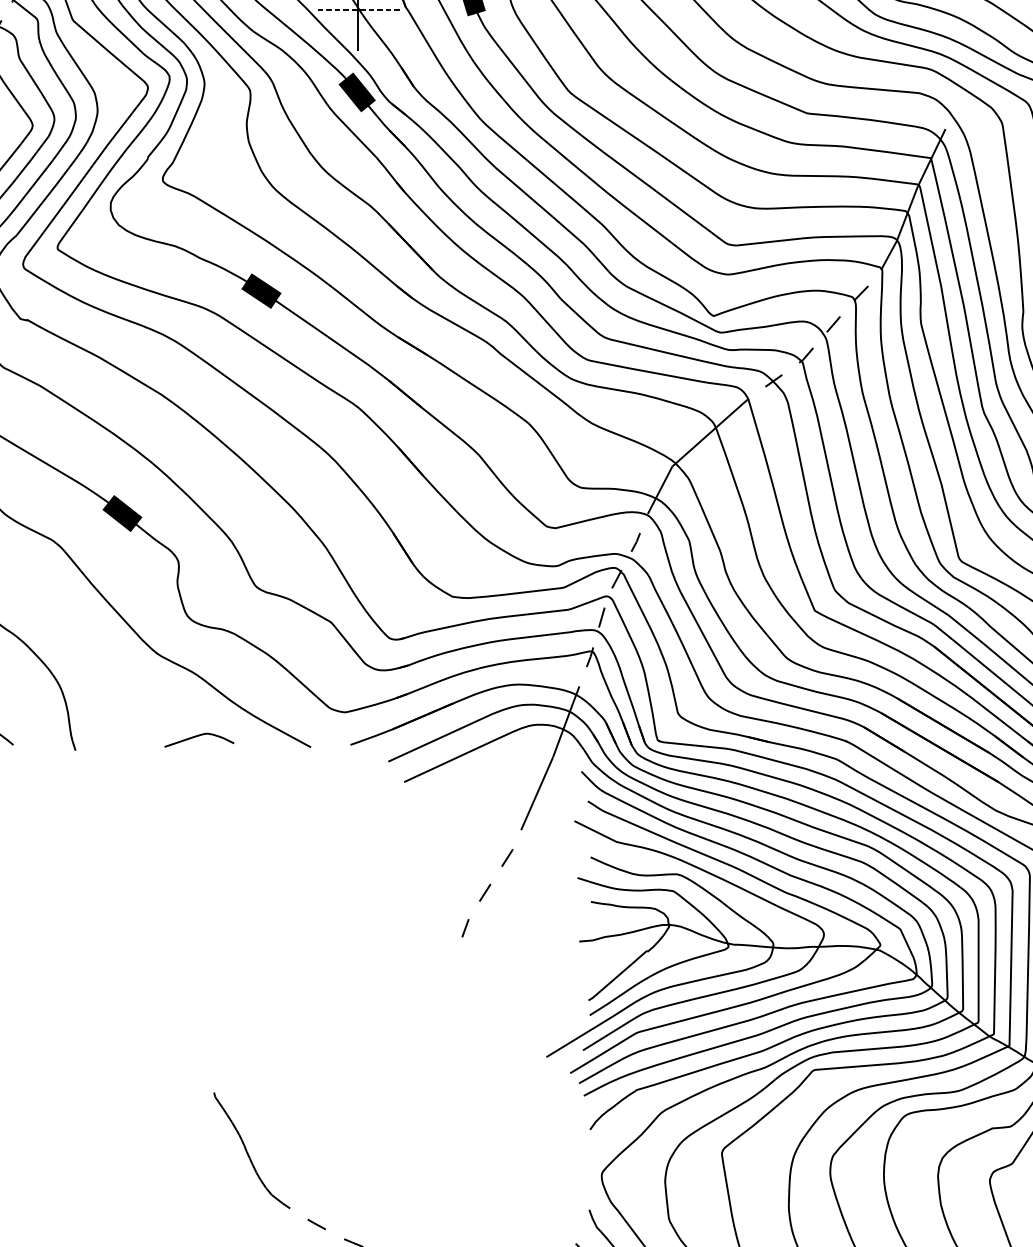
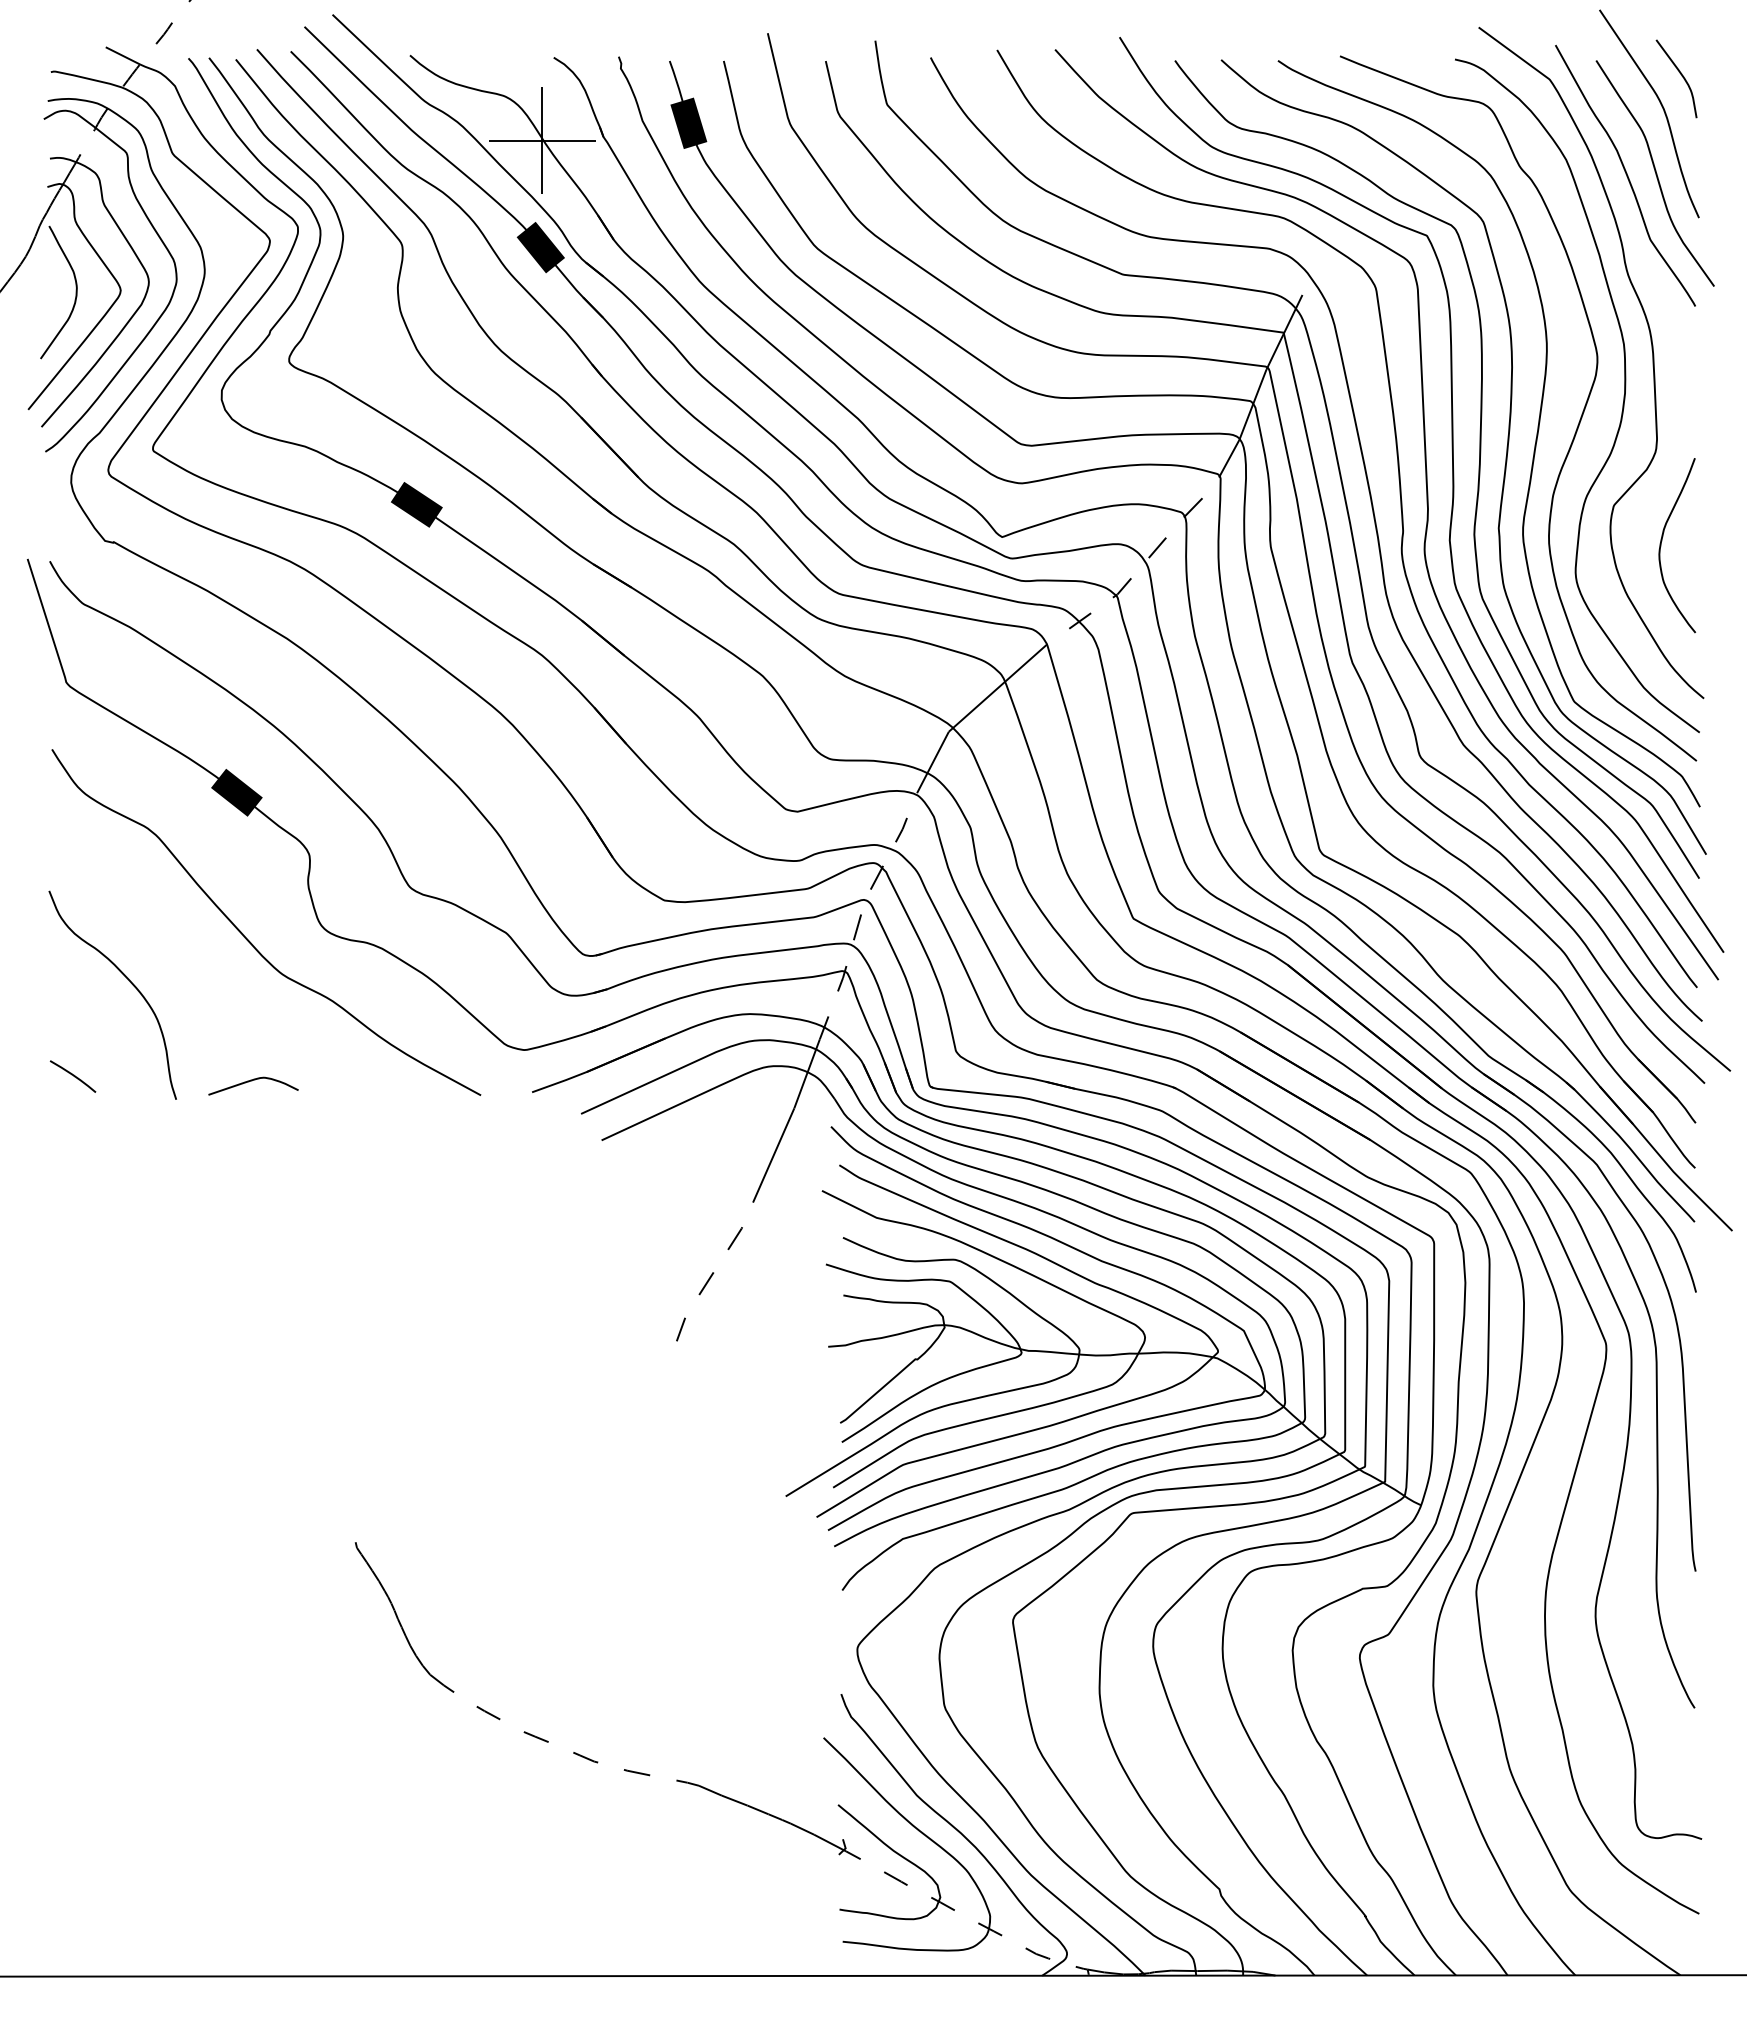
line: (358, 9) -> (542, 140), dashed -> solid
curve: (198, 736) -> (252, 1081), moved

